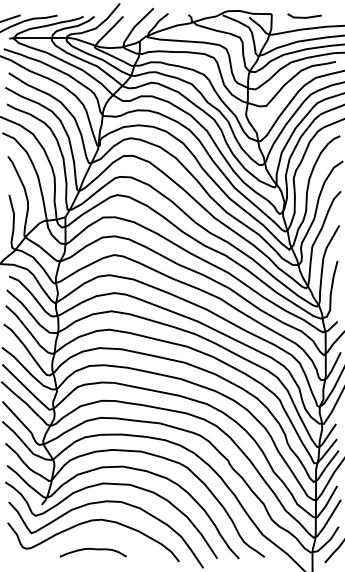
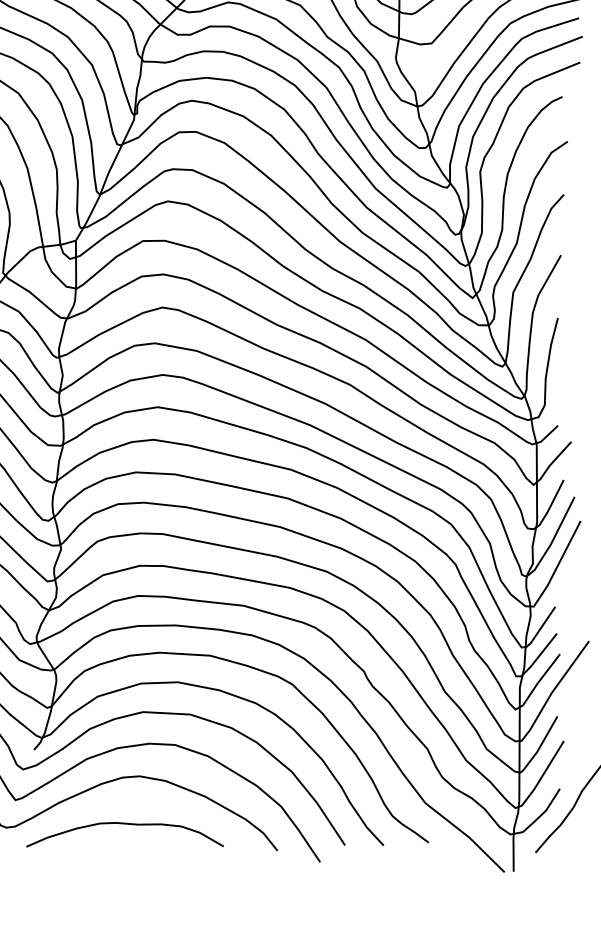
part: (93, 552) -> (125, 834), size x1.67

